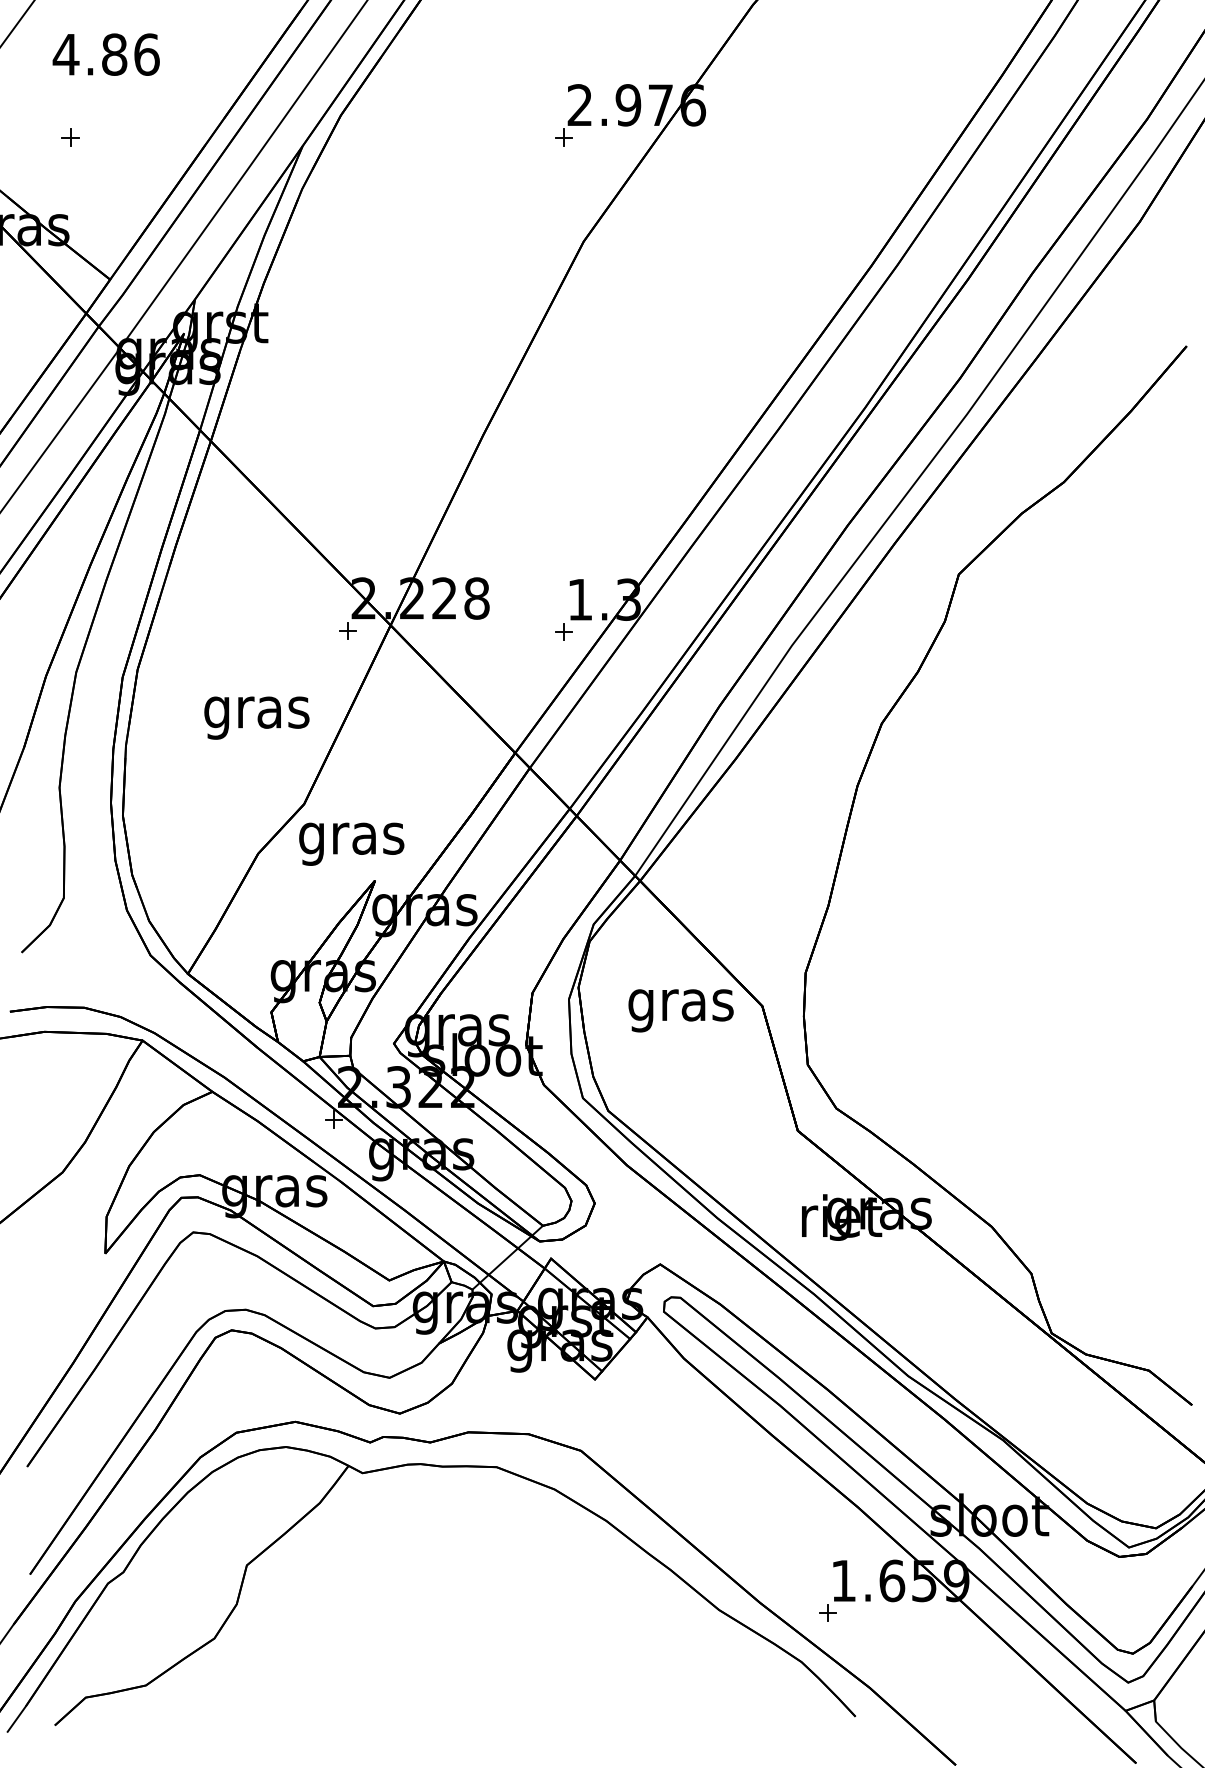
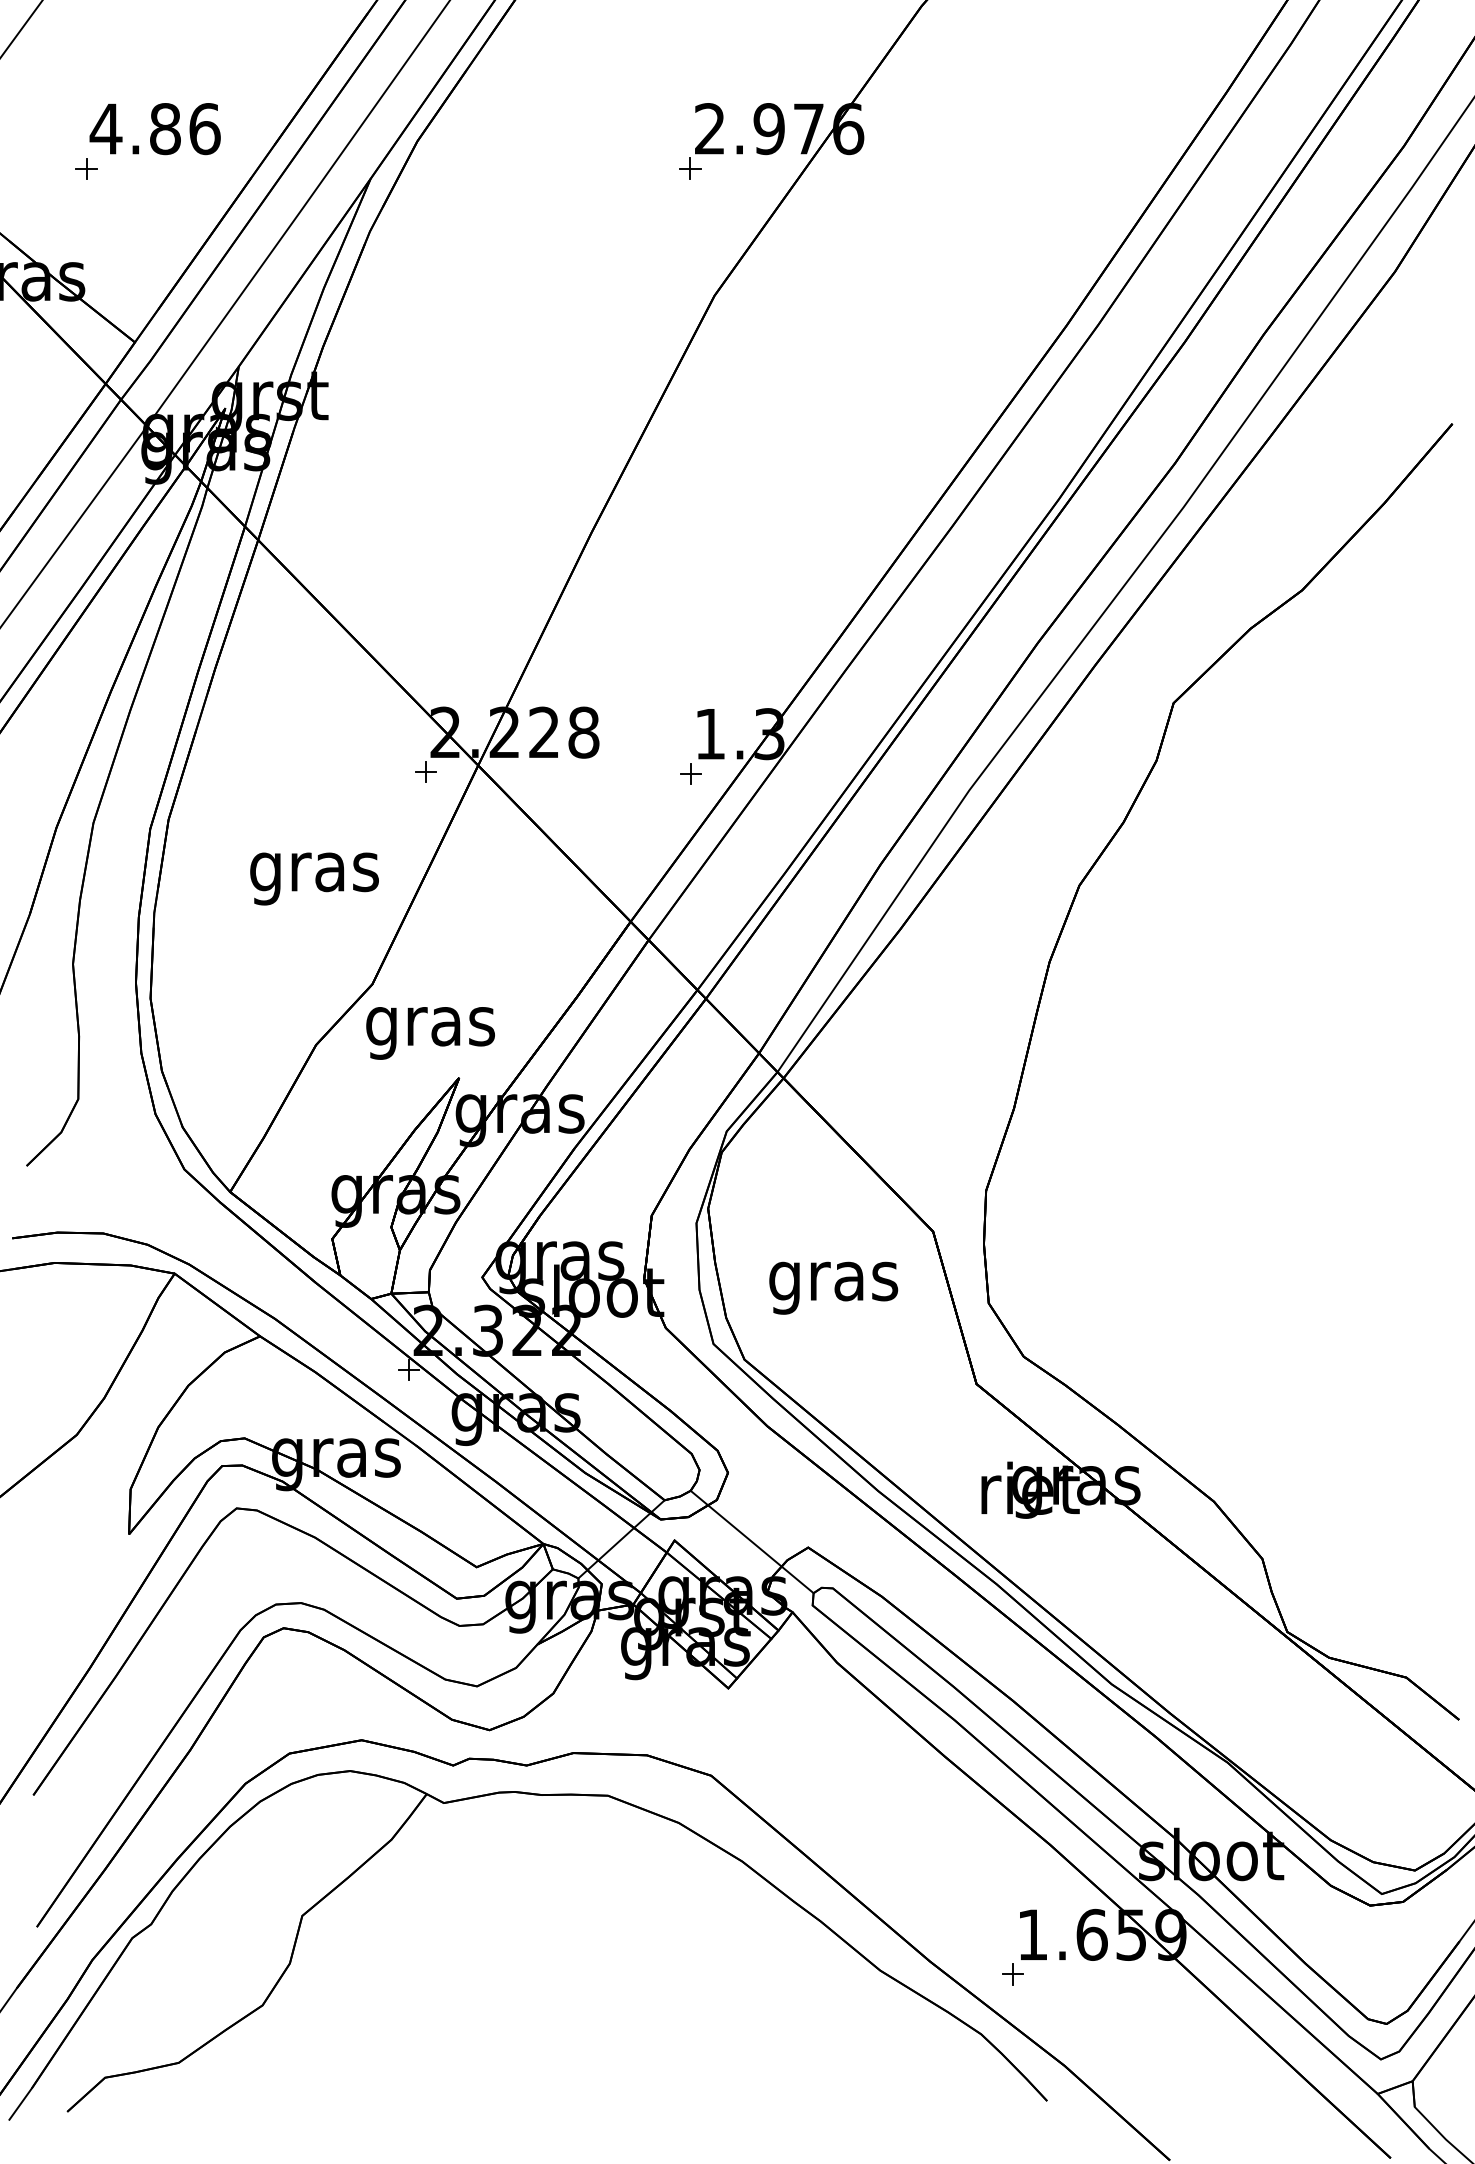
text: (105, 55) -> (154, 129), moved
text: (680, 1010) -> (833, 1287), moved
line: (613, 1259) -> (751, 1541), added

